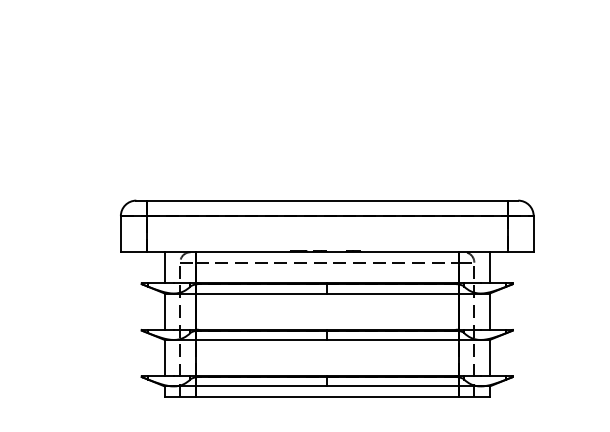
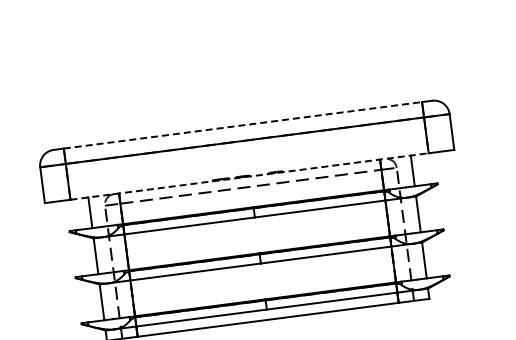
line: (327, 200) -> (243, 125), solid -> dashed
line: (327, 252) -> (249, 176), solid -> dashed

